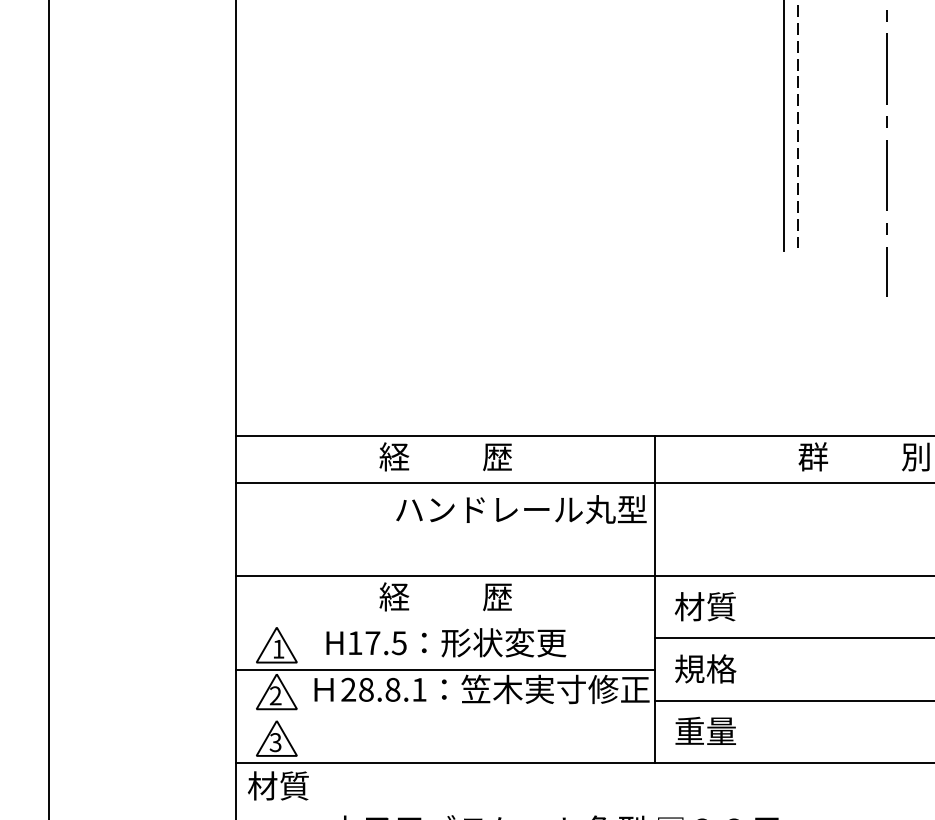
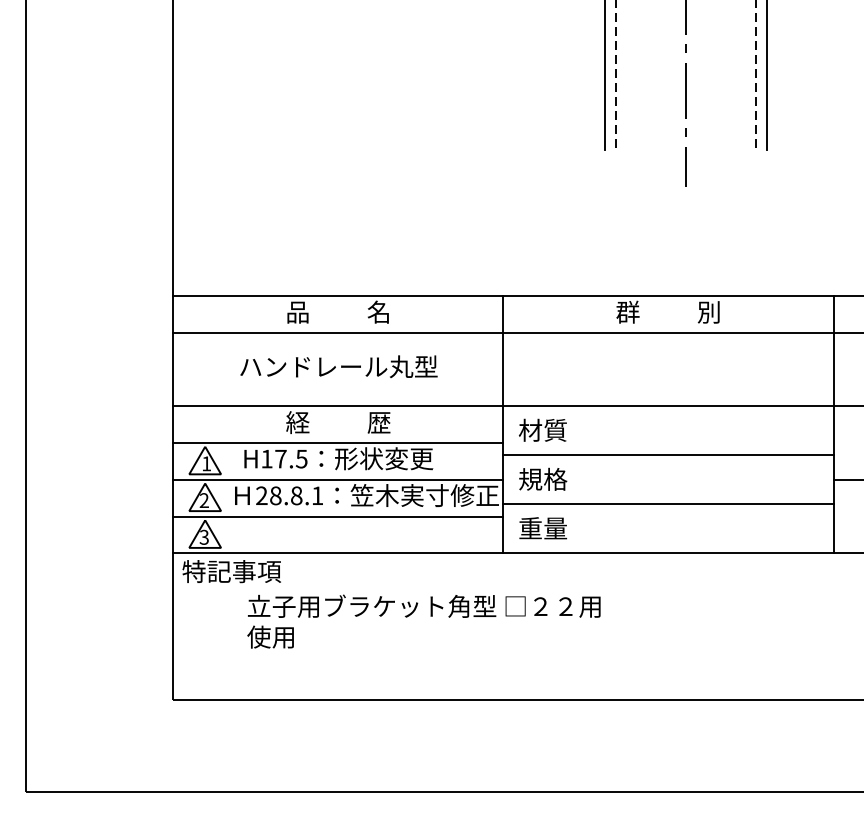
text: (445, 455) -> (338, 311), 経          歴 -> 品          名
text: (520, 509) -> (338, 366), moved
line: (445, 623) -> (338, 443), added
line: (445, 716) -> (338, 516), added
text: (310, 785) -> (231, 571), 材質 -> 特記事項

